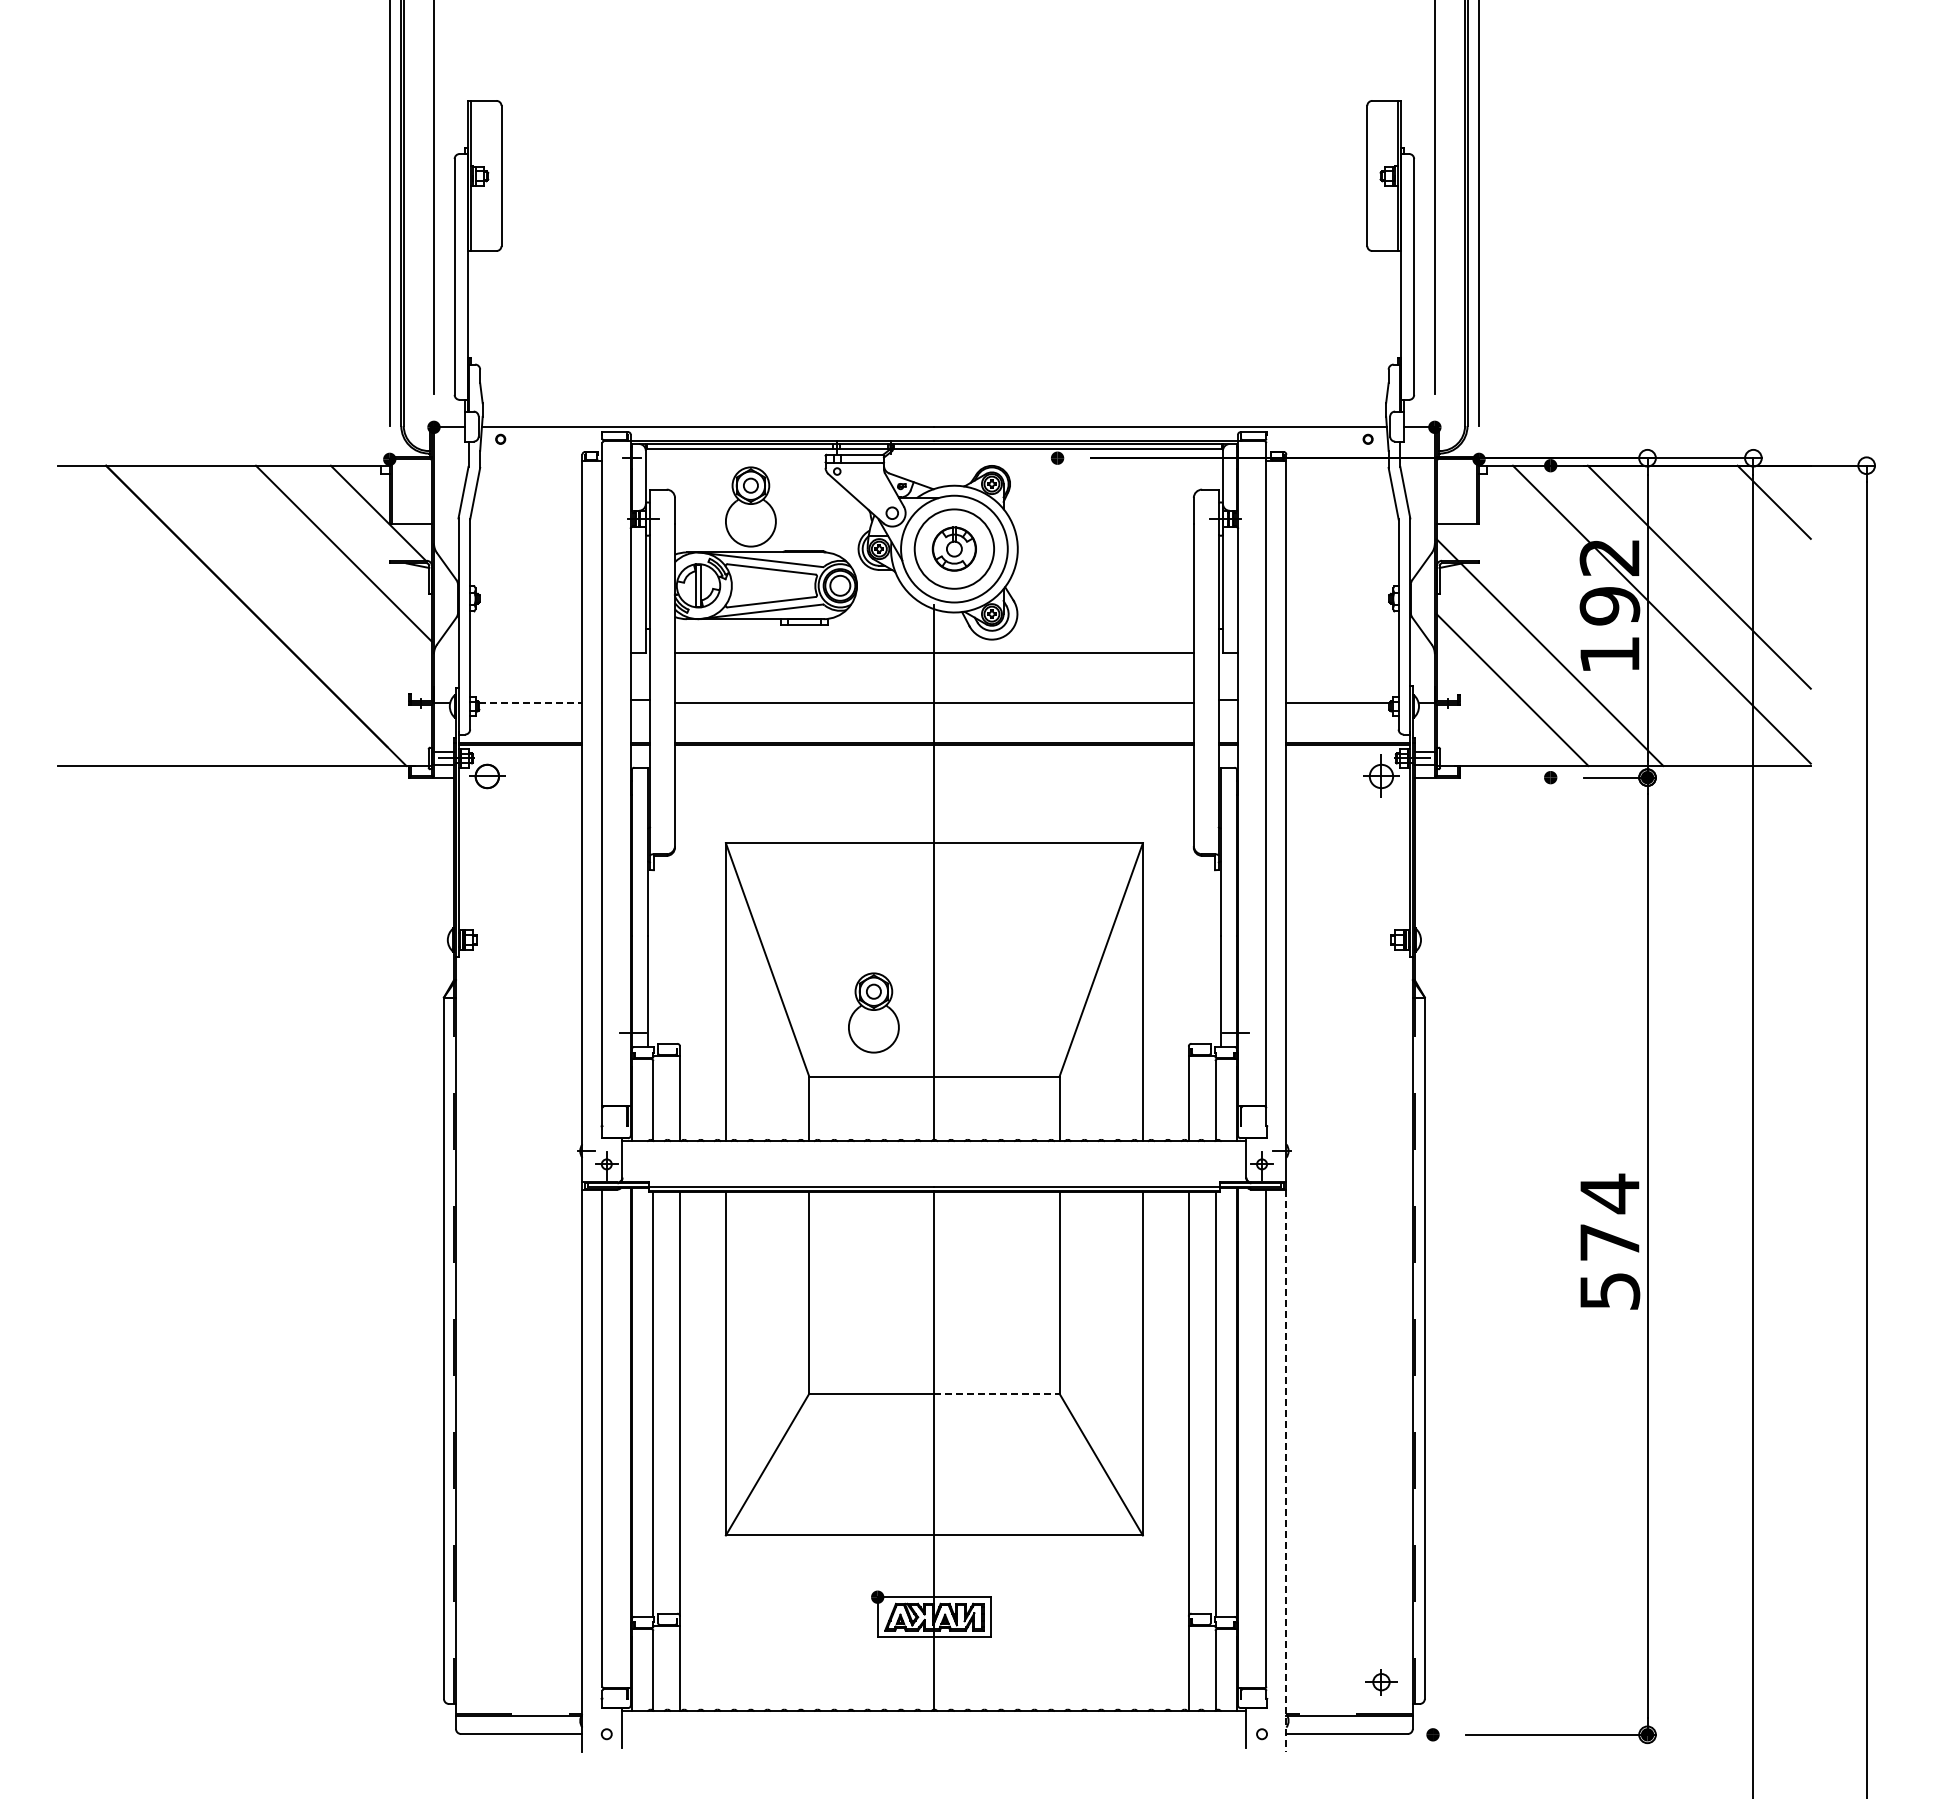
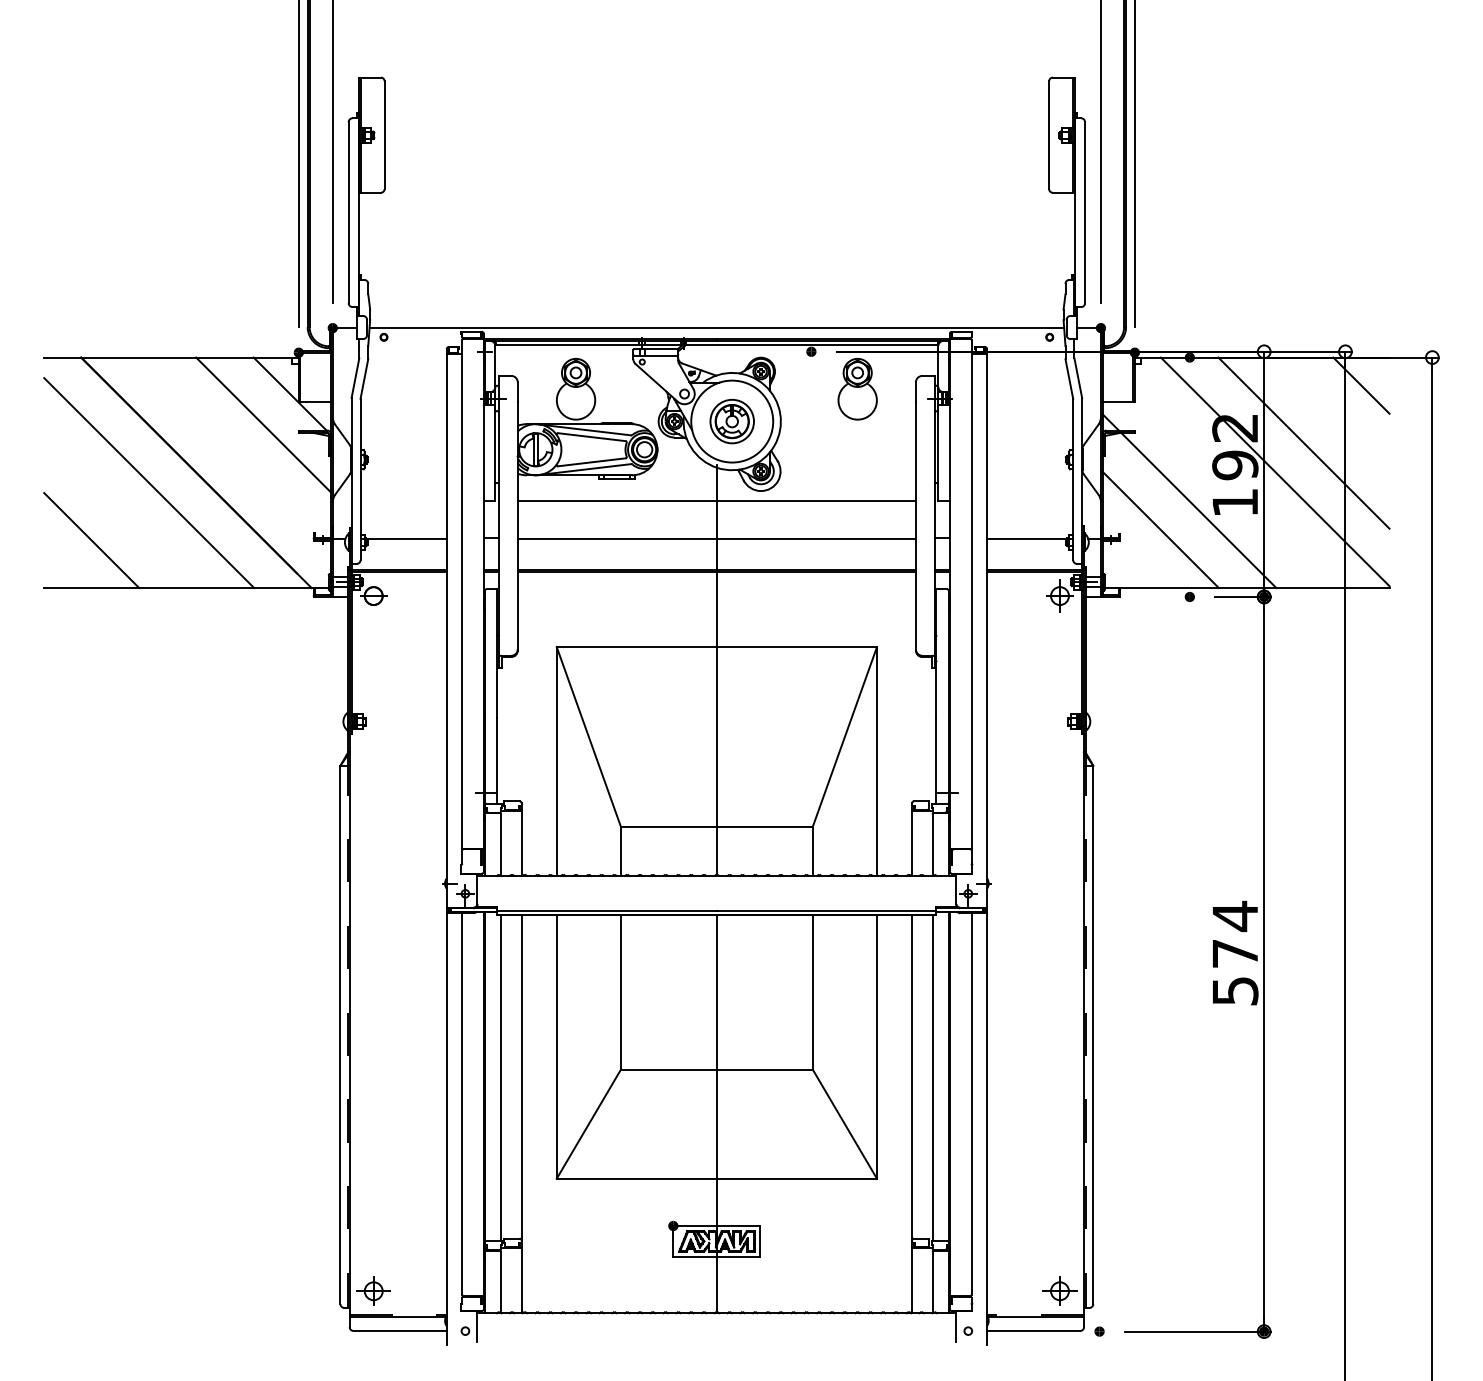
circle: (954, 548) -> (732, 421), size x0.71
line: (194, 628) -> (148, 482), added
line: (530, 702) -> (406, 539), dashed -> solid
line: (119, 703) -> (91, 540), added
part: (873, 1012) -> (857, 388), moved
line: (996, 1393) -> (764, 1069), dashed -> solid
line: (1286, 1471) -> (987, 1129), dashed -> solid
part: (486, 1681) -> (373, 1290), added
part: (1381, 1681) -> (1060, 1290), size x1.43

